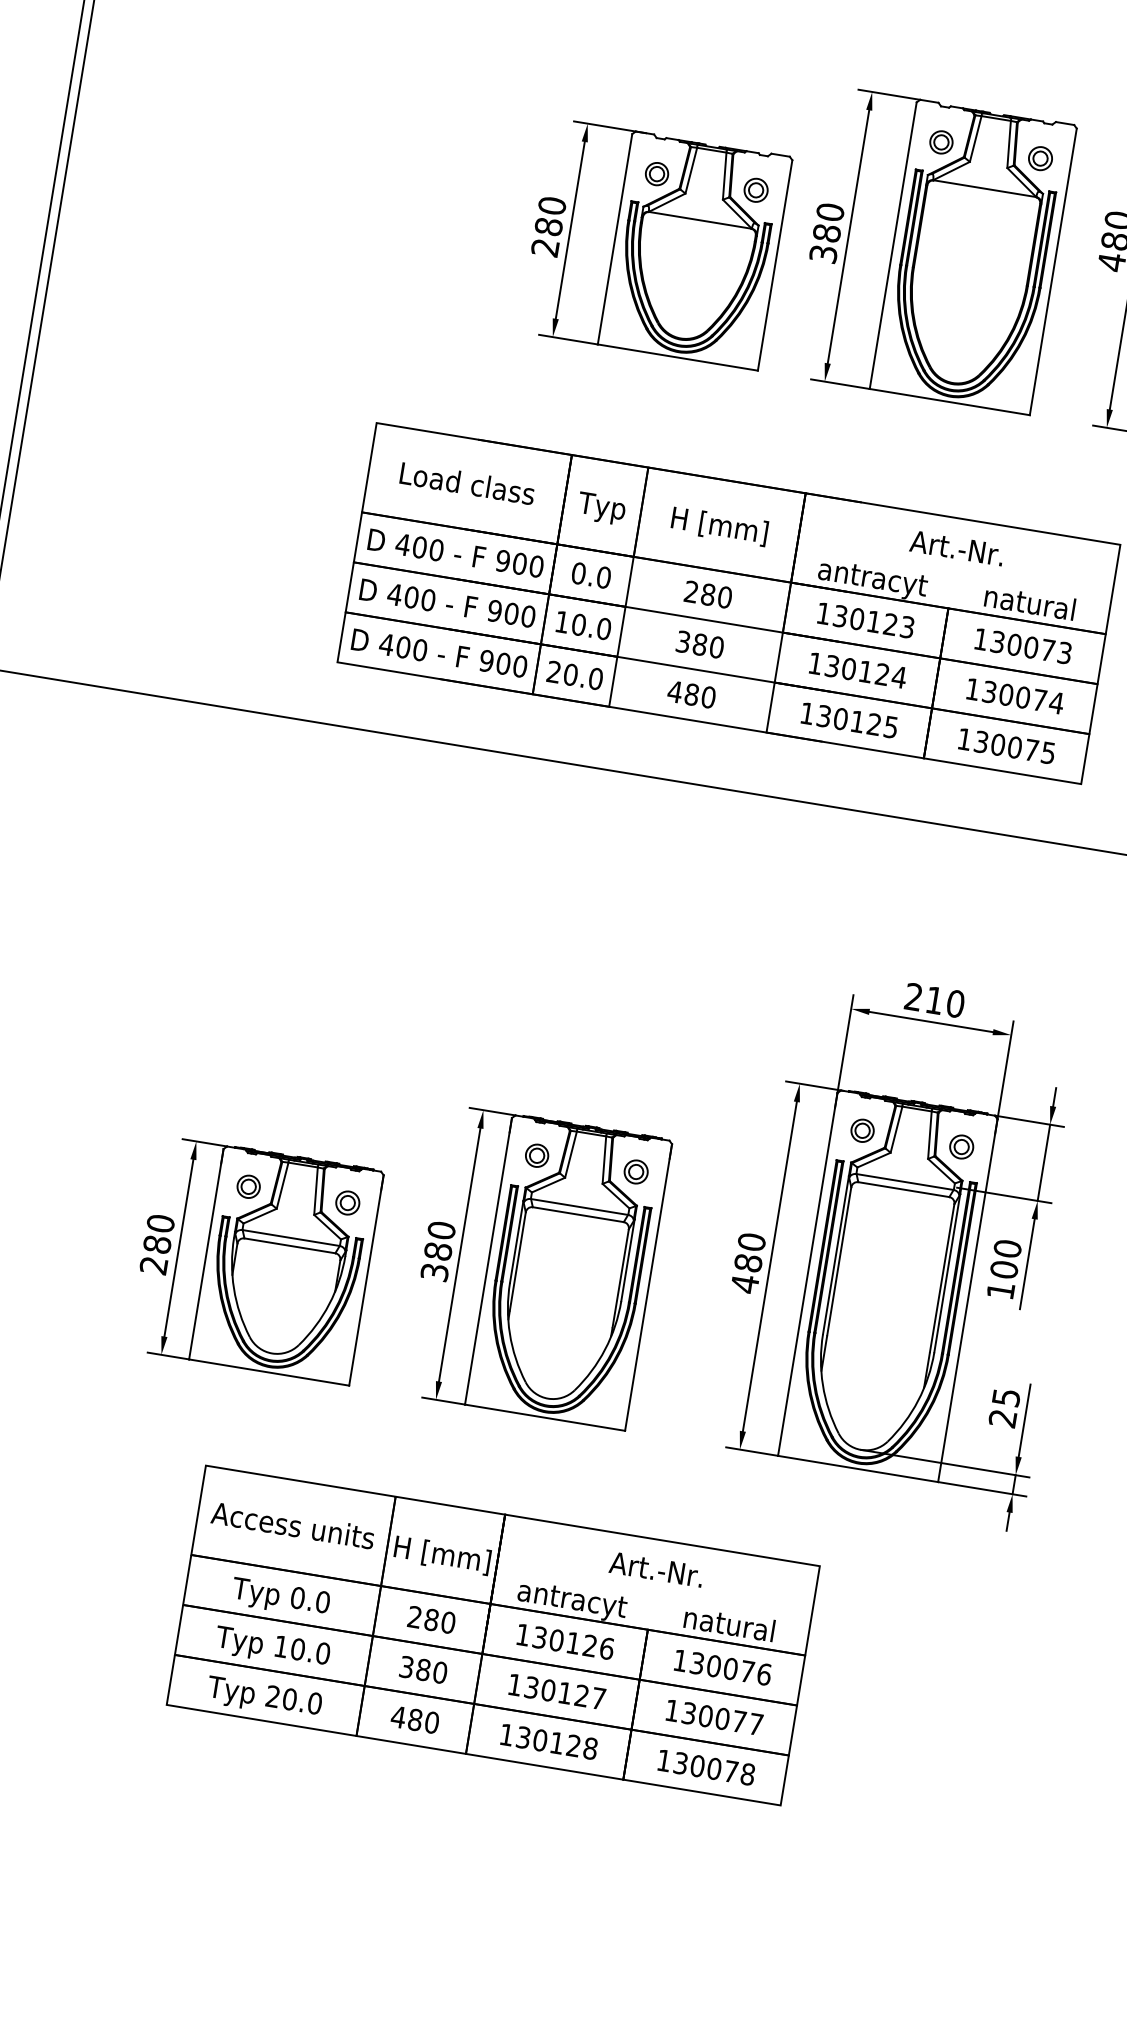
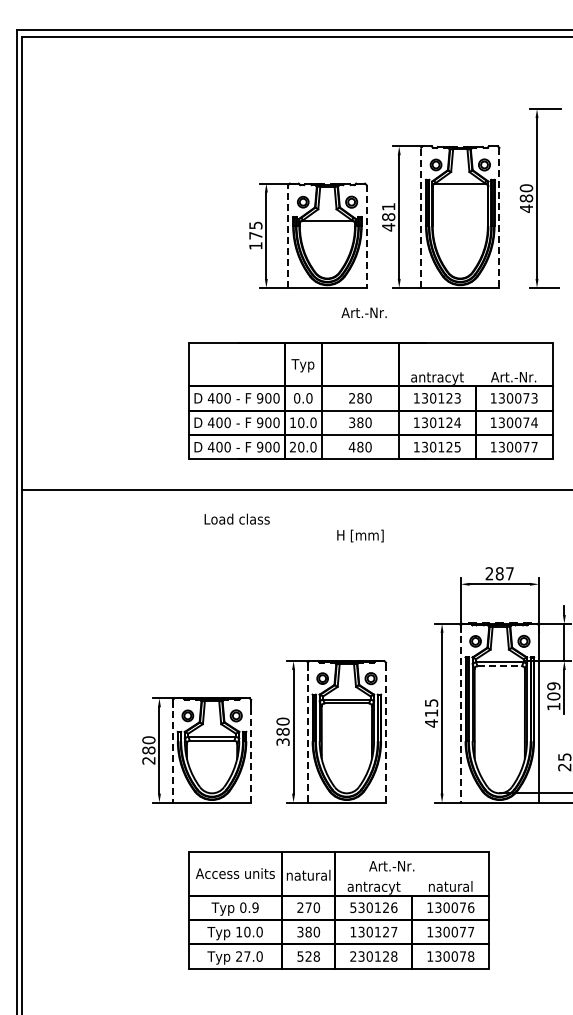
text: (548, 226) -> (255, 235), 280 -> 175
text: (826, 231) -> (388, 216), 380 -> 481
line: (615, 237) -> (288, 235), solid -> dashed
line: (893, 245) -> (421, 217), solid -> dashed
line: (775, 265) -> (366, 236), solid -> dashed
line: (1053, 273) -> (499, 218), solid -> dashed
text: (466, 481) -> (236, 518), moved
text: (719, 525) -> (360, 535), moved
text: (955, 547) -> (363, 312), moved
text: (1028, 601) -> (513, 376), natural -> Art.-Nr.
text: (1048, 753) -> (534, 447), 130075 -> 130077
text: (944, 1001) -> (504, 573), 210 -> 287
line: (905, 1190) -> (500, 666), solid -> dashed
text: (1006, 1249) -> (553, 686), 100 -> 109
text: (749, 1253) -> (431, 708), 480 -> 415
line: (205, 1254) -> (172, 751), solid -> dashed
line: (487, 1262) -> (307, 733), solid -> dashed
line: (807, 1275) -> (460, 714), solid -> dashed
line: (367, 1279) -> (251, 750), solid -> dashed
line: (647, 1287) -> (385, 732), solid -> dashed
text: (442, 1553) -> (308, 875), H [mm] -> natural
text: (655, 1570) -> (391, 866), moved
text: (322, 1601) -> (255, 907), 0.0 -> 0.9
text: (431, 1619) -> (308, 907), 280 -> 270
text: (523, 1634) -> (353, 907), 130126 -> 530126
text: (290, 1699) -> (247, 956), 20.0 -> 27.0
text: (414, 1719) -> (308, 956), 480 -> 528
text: (507, 1734) -> (353, 956), 130128 -> 230128

